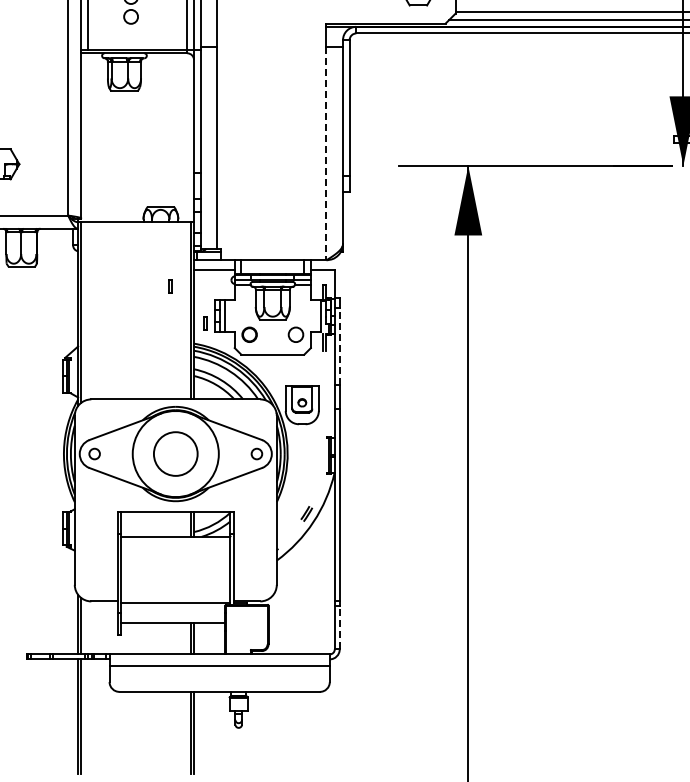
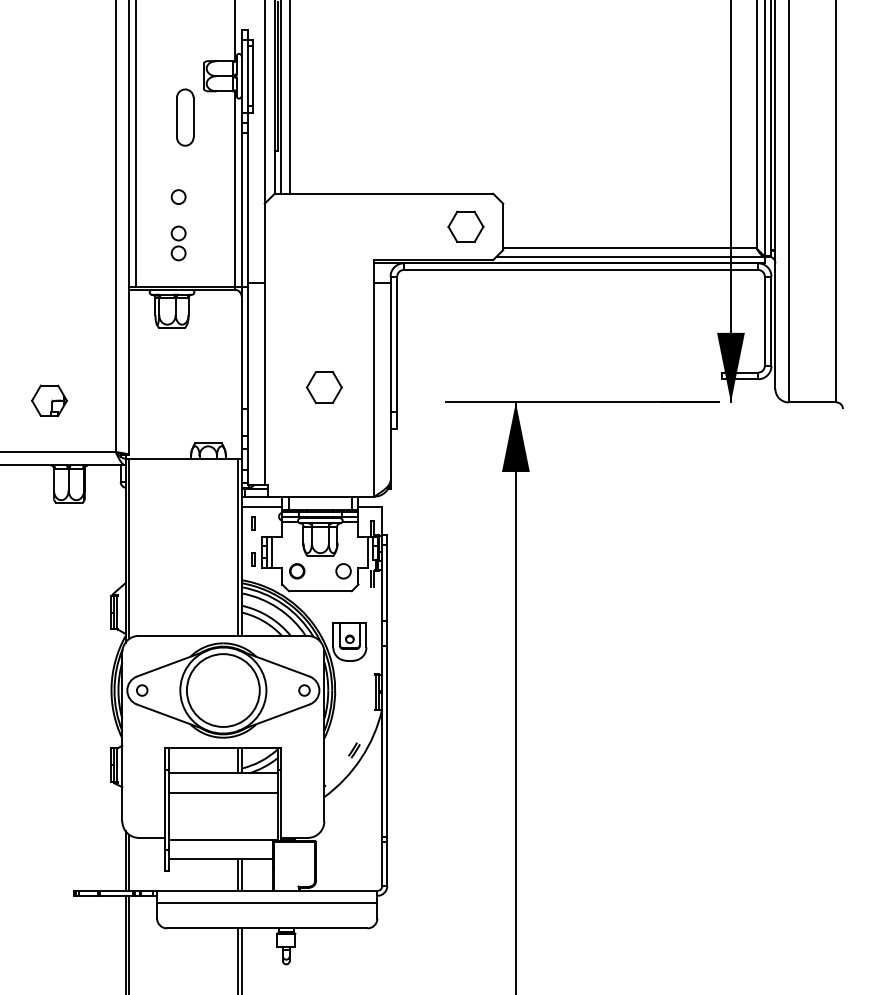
part: (275, 151) -> (323, 387), added
line: (326, 154) -> (374, 390), dashed -> solid
part: (170, 287) -> (253, 523), moved
line: (339, 346) -> (387, 582), dashed -> solid
circle: (174, 454) -> (222, 690), size x1.67
line: (175, 557) -> (223, 793), added
line: (339, 628) -> (387, 864), dashed -> solid

